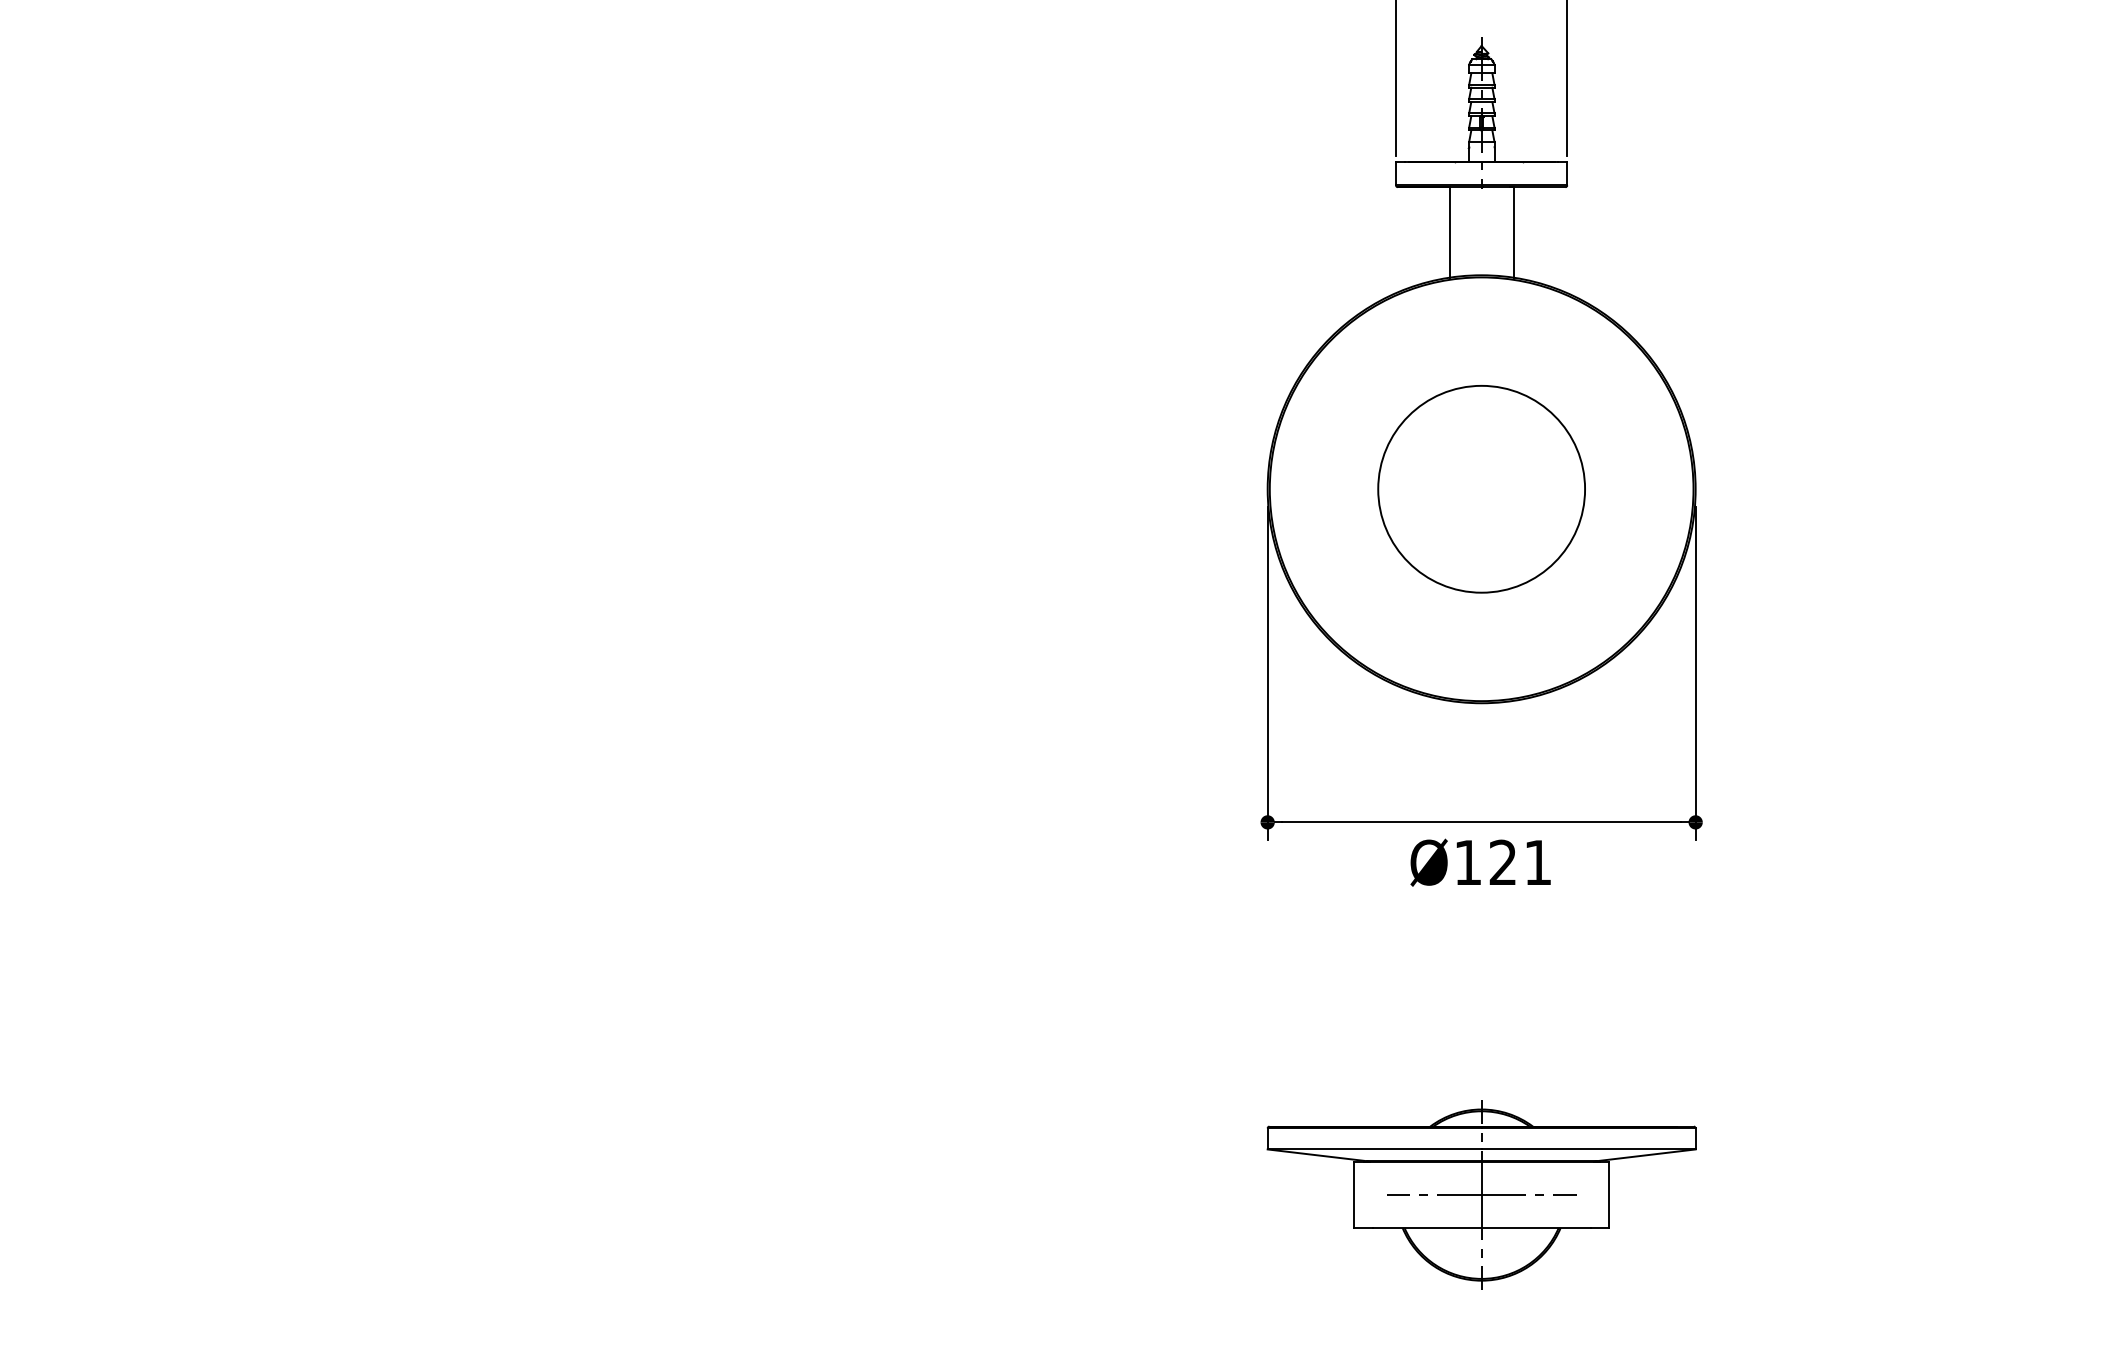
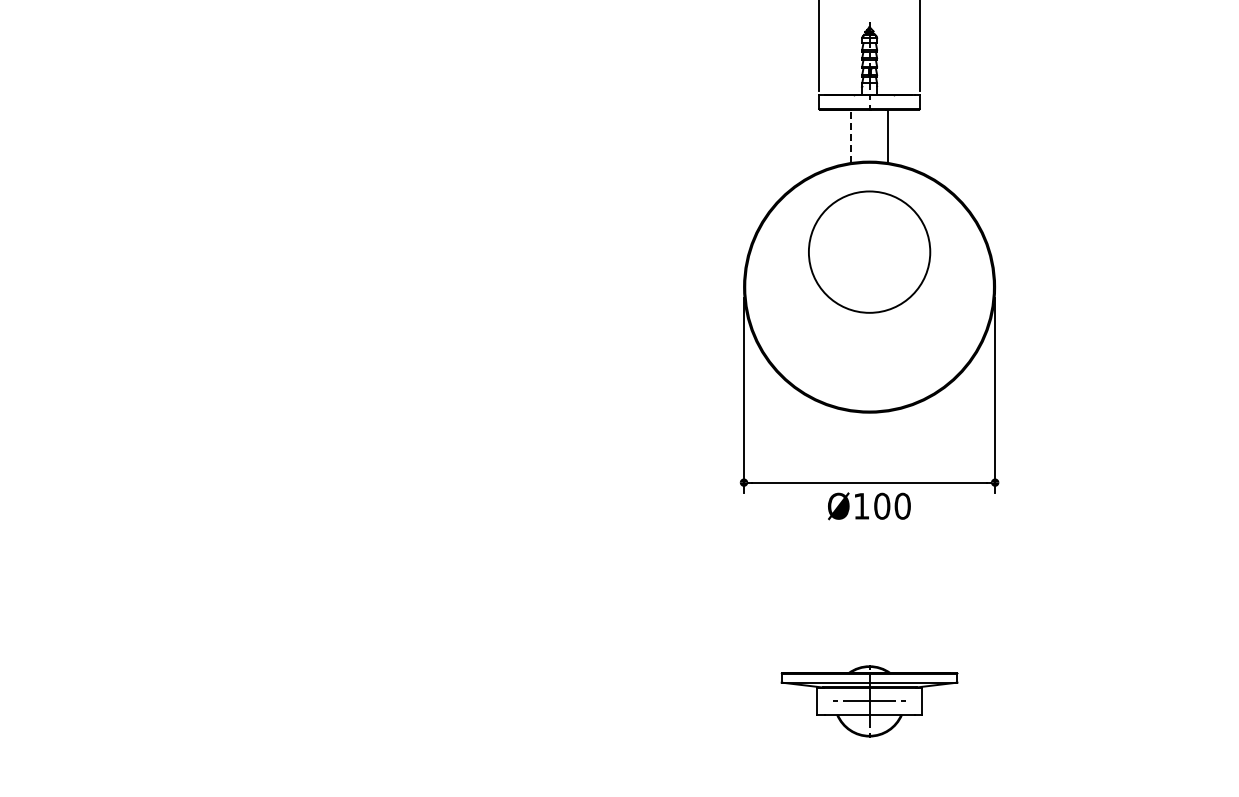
line: (1449, 232) -> (850, 136), solid -> dashed
circle: (1481, 488) -> (869, 251), moved
text: (1520, 861) -> (892, 505), Ø121 -> Ø100
part: (1481, 1195) -> (869, 701), size x0.7

